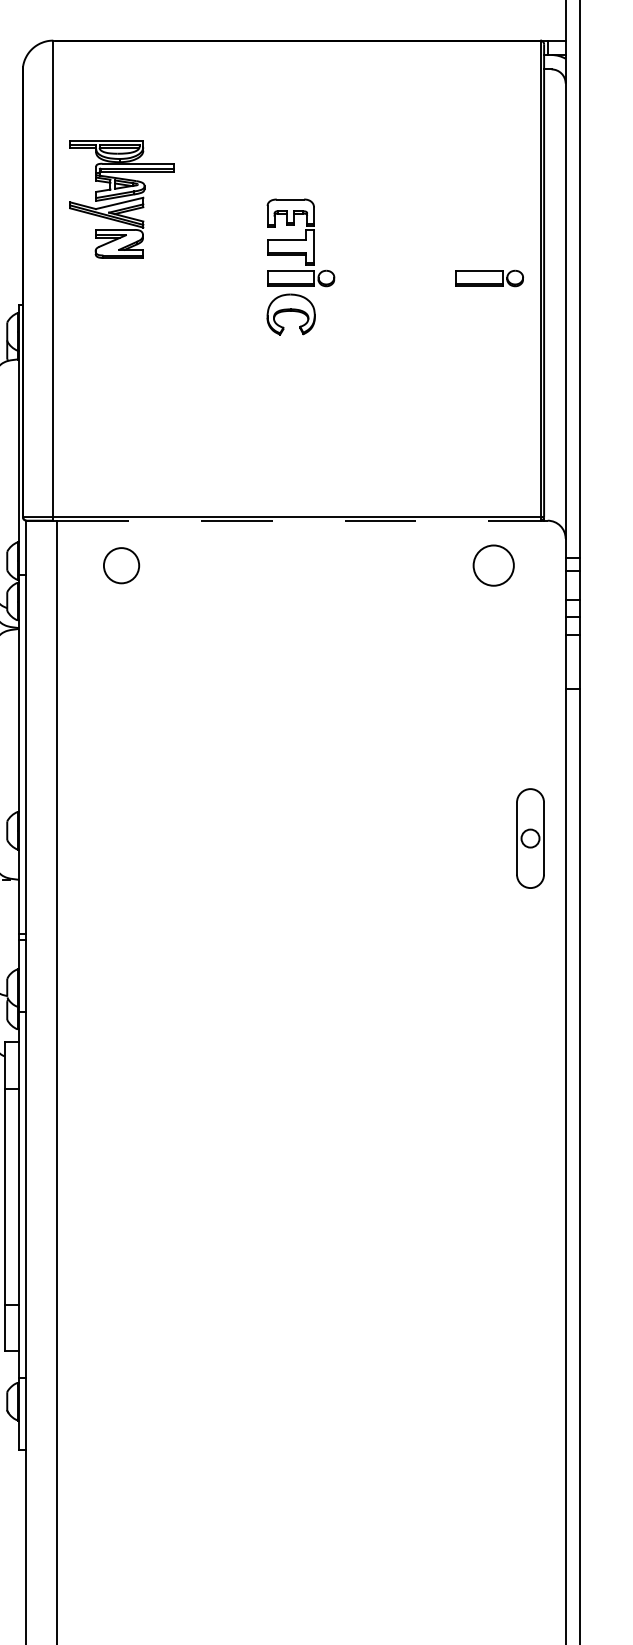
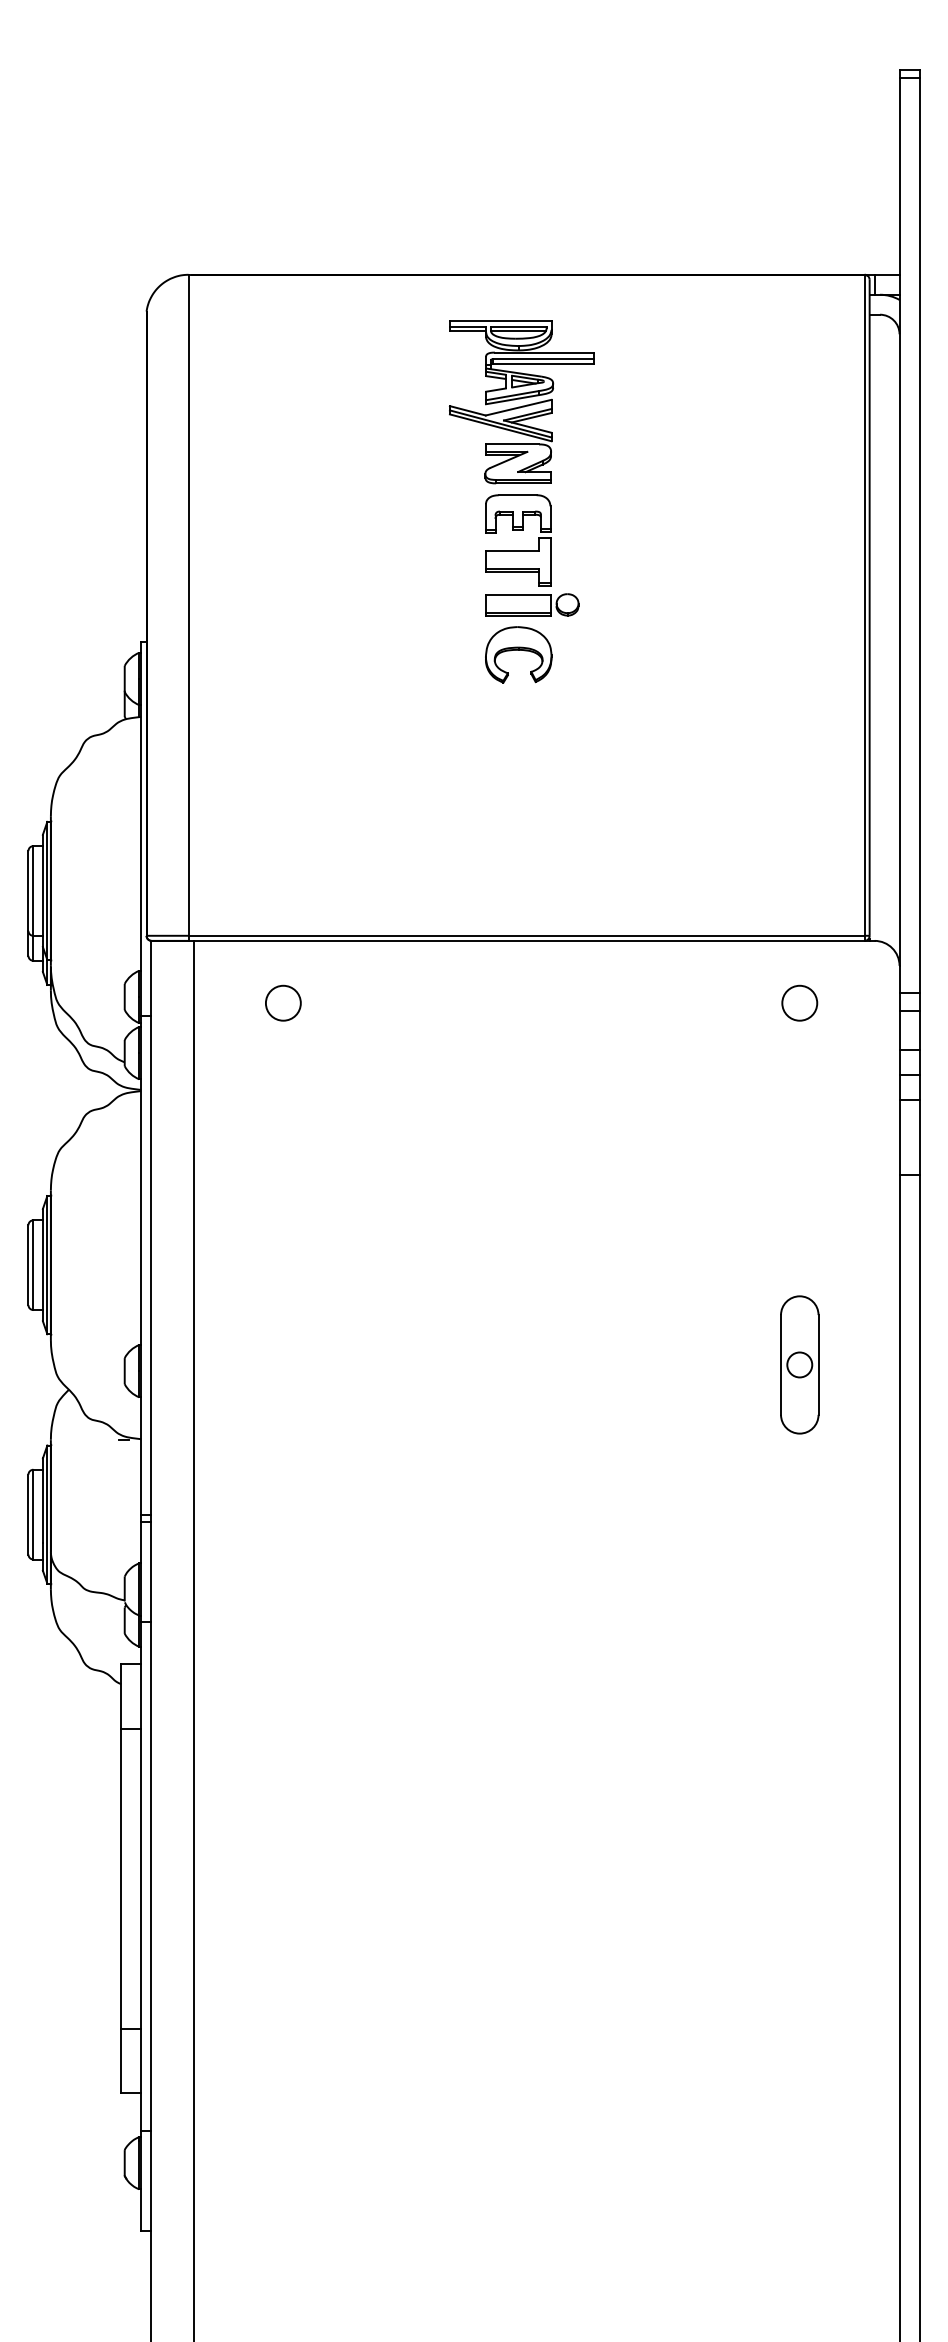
part: (121, 199) -> (521, 402), moved
part: (489, 278) -> (794, 604), removed
line: (302, 520) -> (534, 940), dashed -> solid
circle: (121, 565) -> (283, 1002), size x0.71
circle: (493, 565) -> (799, 1002), size x0.62
part: (530, 838) -> (799, 1364), moved

